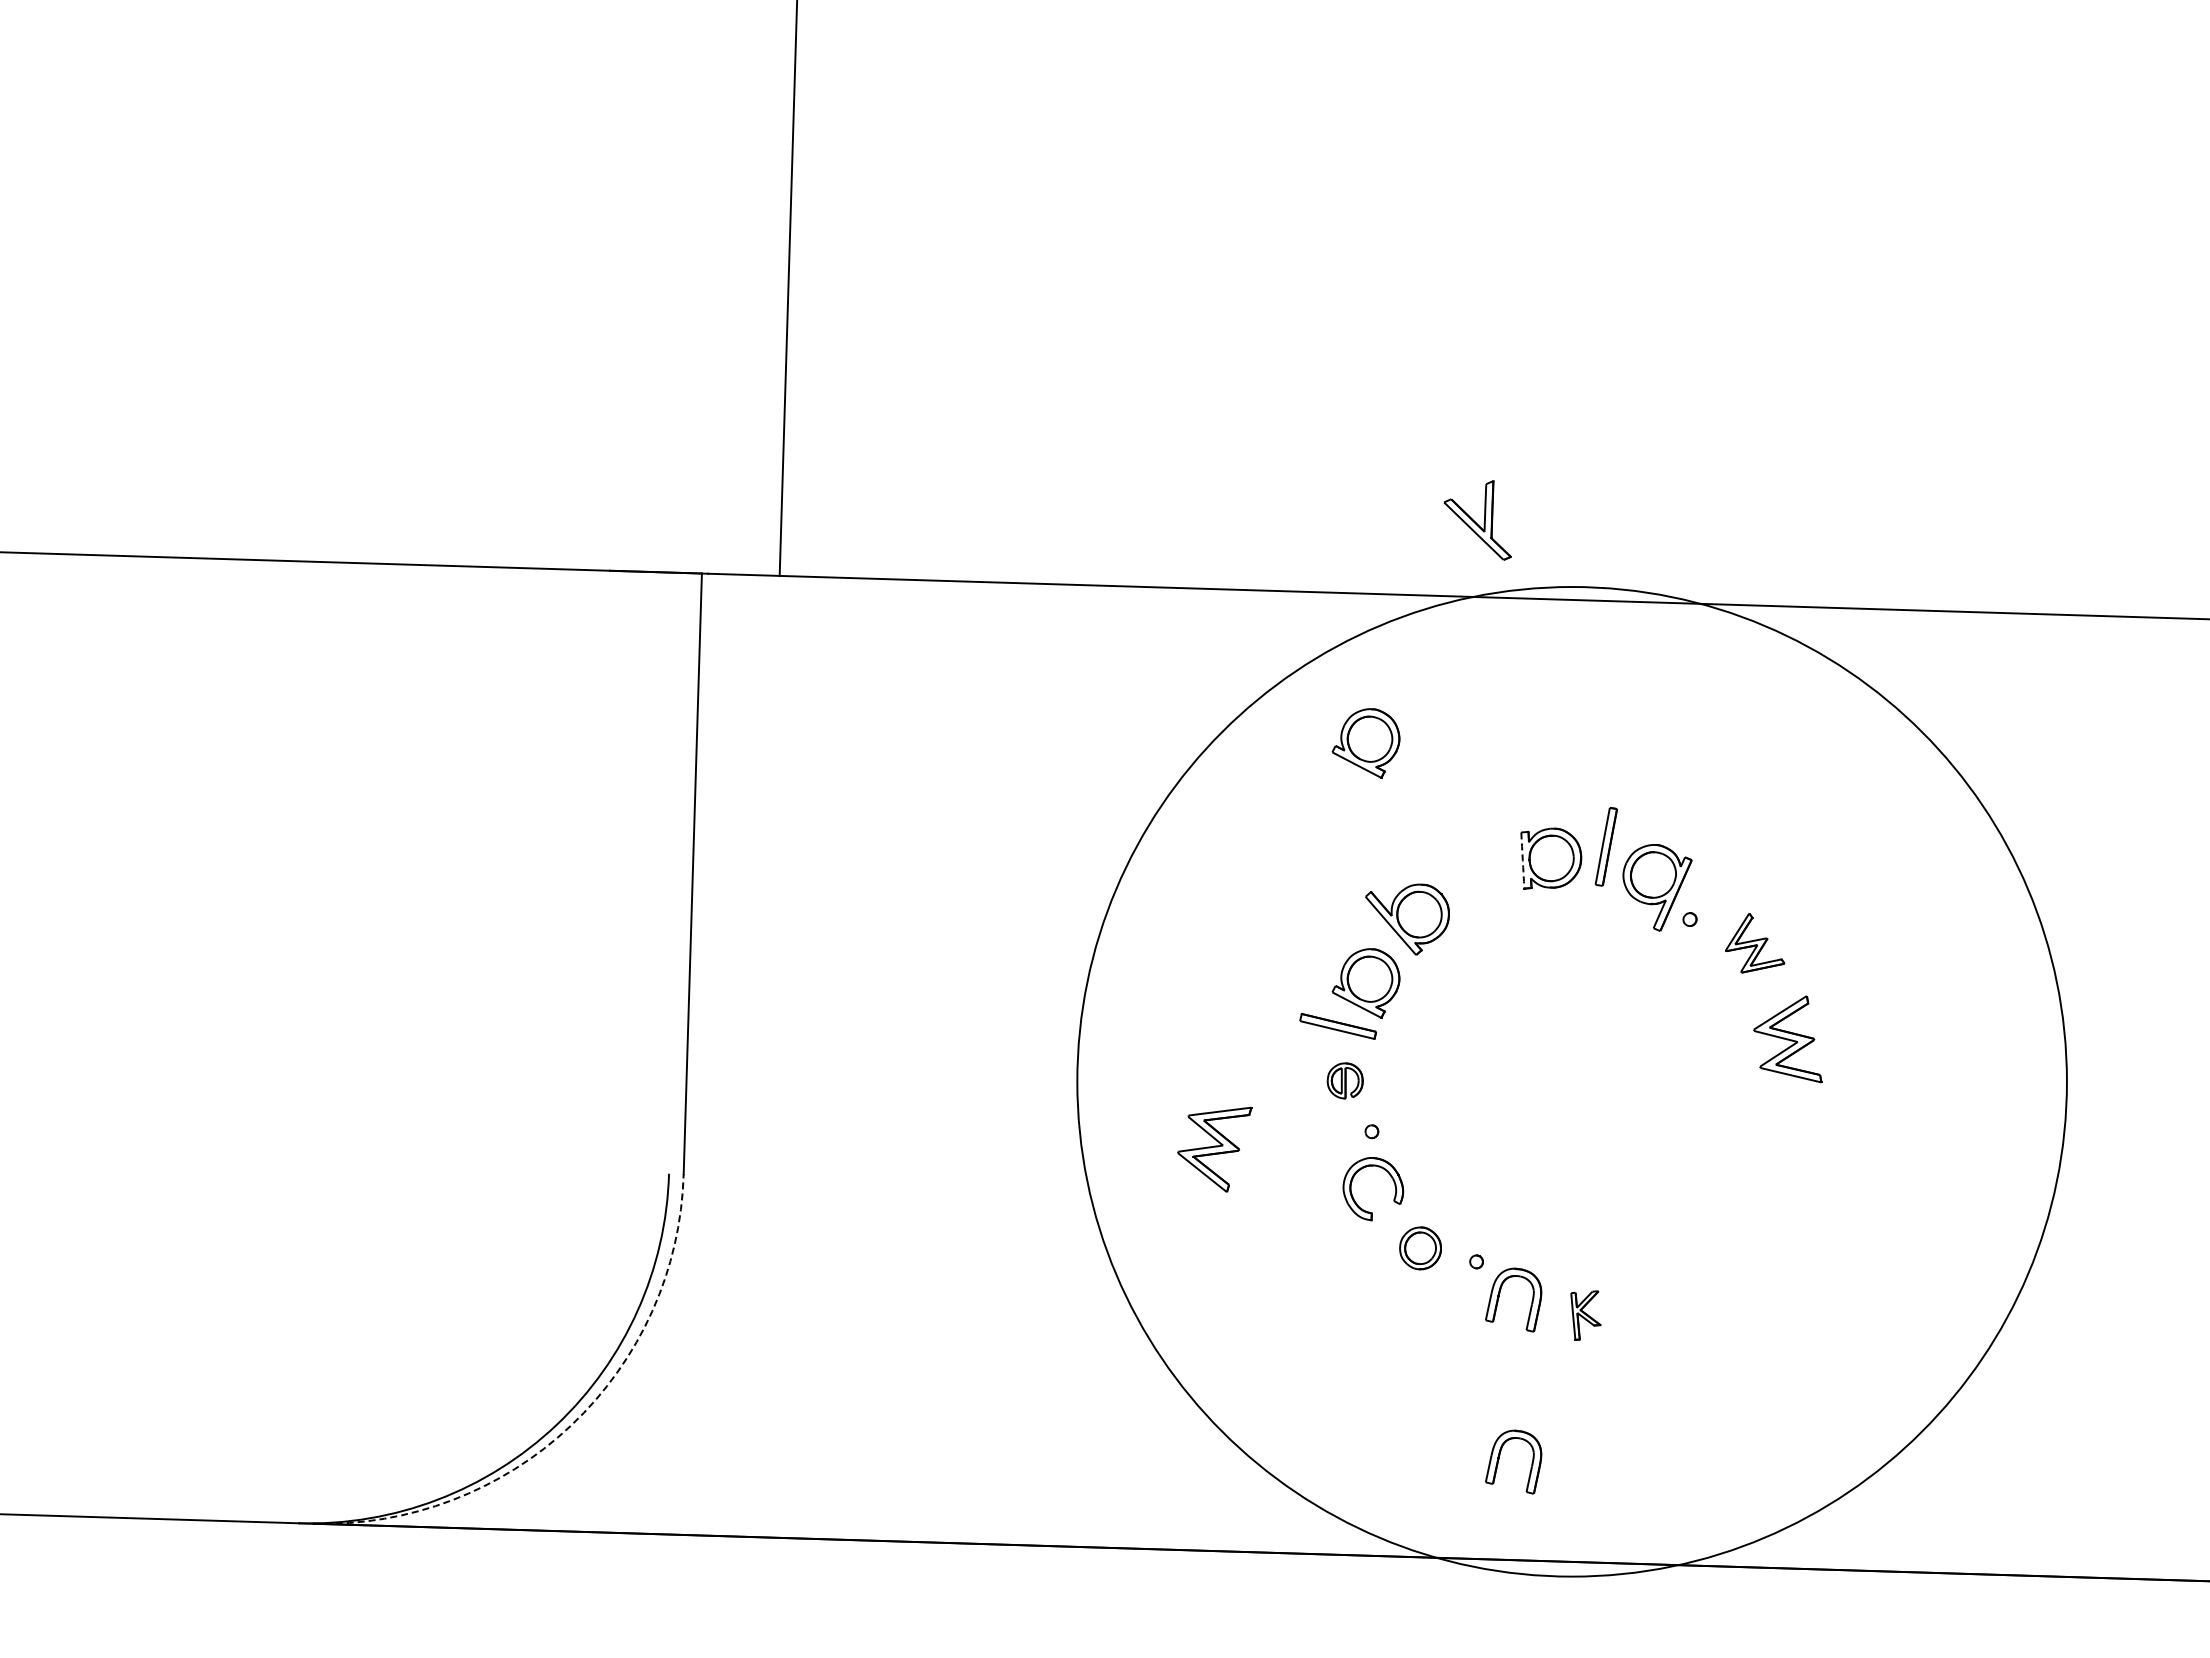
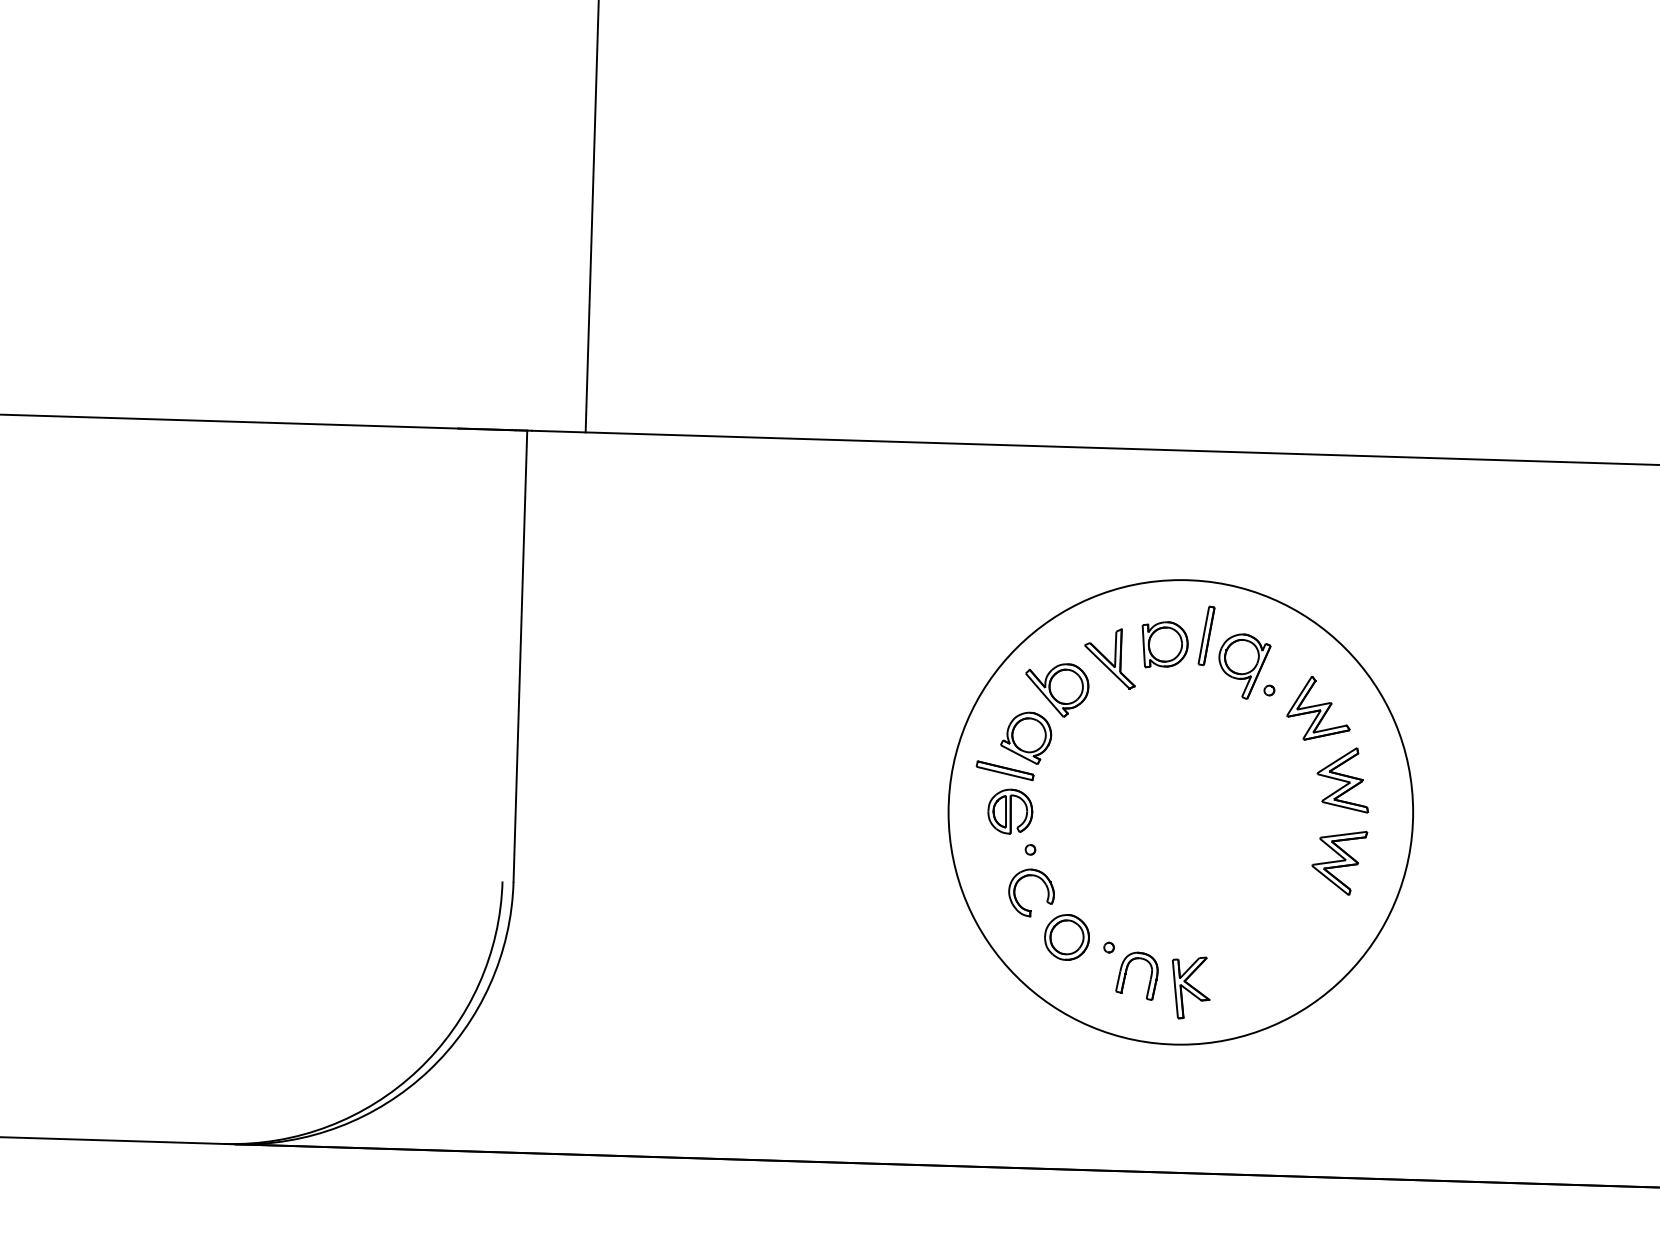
part: (1477, 520) -> (1109, 658), moved
part: (1365, 743) -> (1025, 558), removed
arc: (1522, 860) -> (1143, 646), dashed -> solid
part: (1754, 943) -> (1317, 708), size x1.43
part: (1345, 1080) -> (1010, 811), size x1.67
circle: (1571, 1081) -> (1180, 812), size x0.62
part: (1214, 1149) -> (1339, 863), moved
part: (1420, 1248) -> (1066, 937), size x1.43
part: (1585, 1315) -> (1190, 987), size x1.67
arc: (571, 1425) -> (429, 1070), dashed -> solid
part: (1499, 1460) -> (1126, 1096), removed

